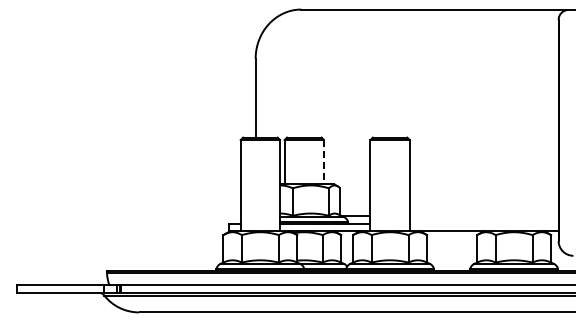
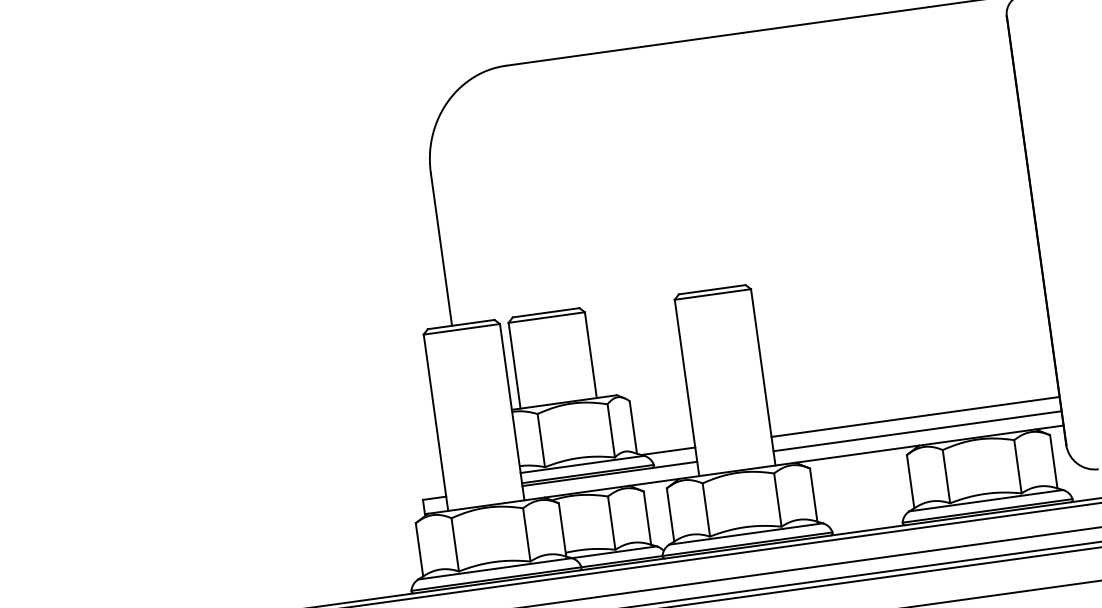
line: (323, 162) -> (590, 355), dashed -> solid
line: (483, 216) -> (914, 417), added
line: (483, 223) -> (916, 430), added

